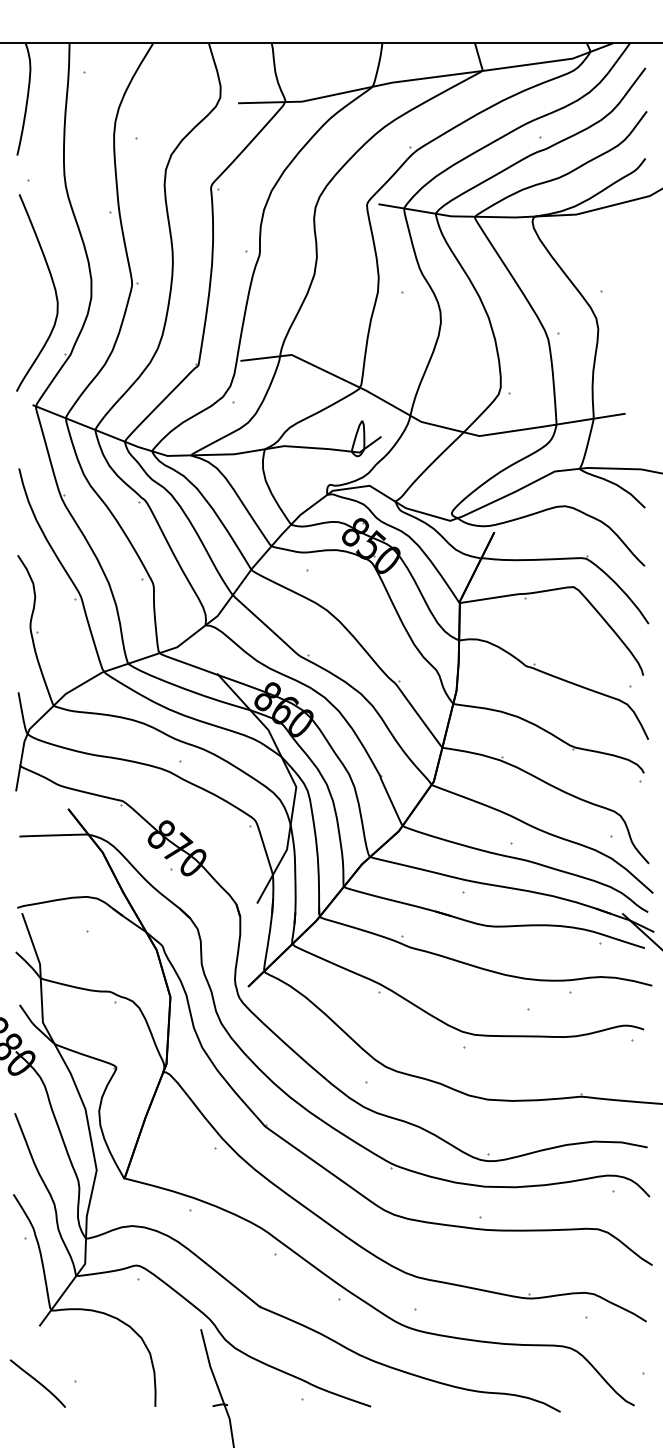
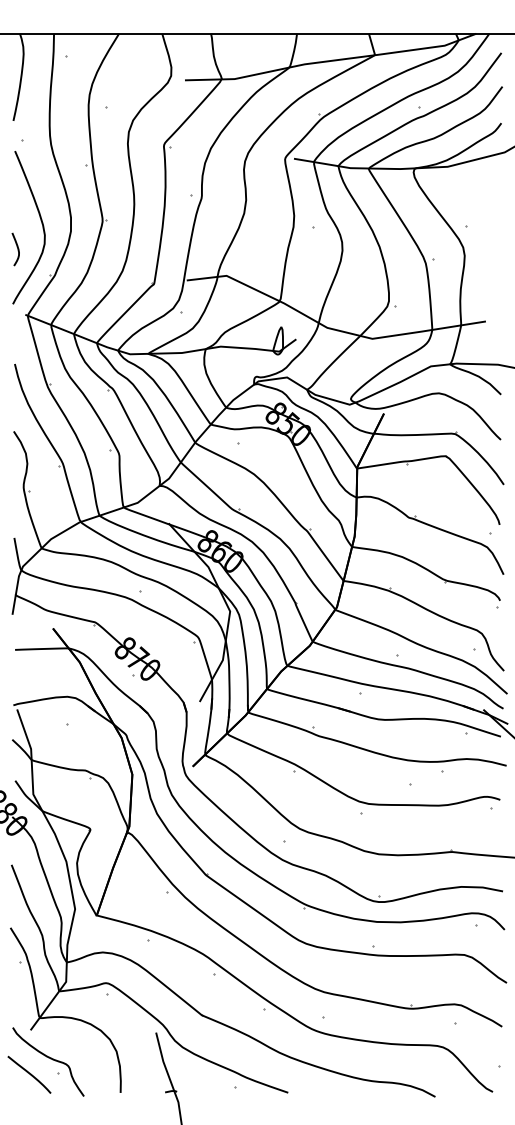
curve: (22, 321) -> (17, 249), added
curve: (65, 1363) -> (50, 1059), added

